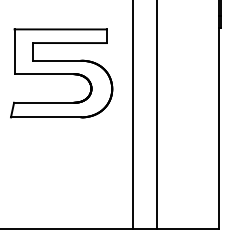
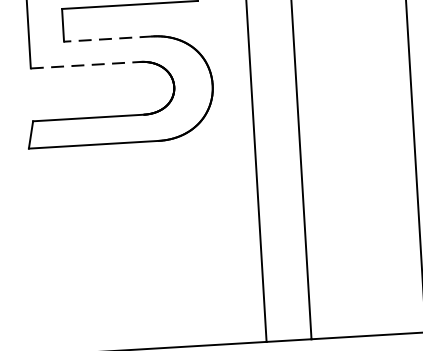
line: (57, 60) -> (108, 38), solid -> dashed
line: (44, 74) -> (86, 65), solid -> dashed

